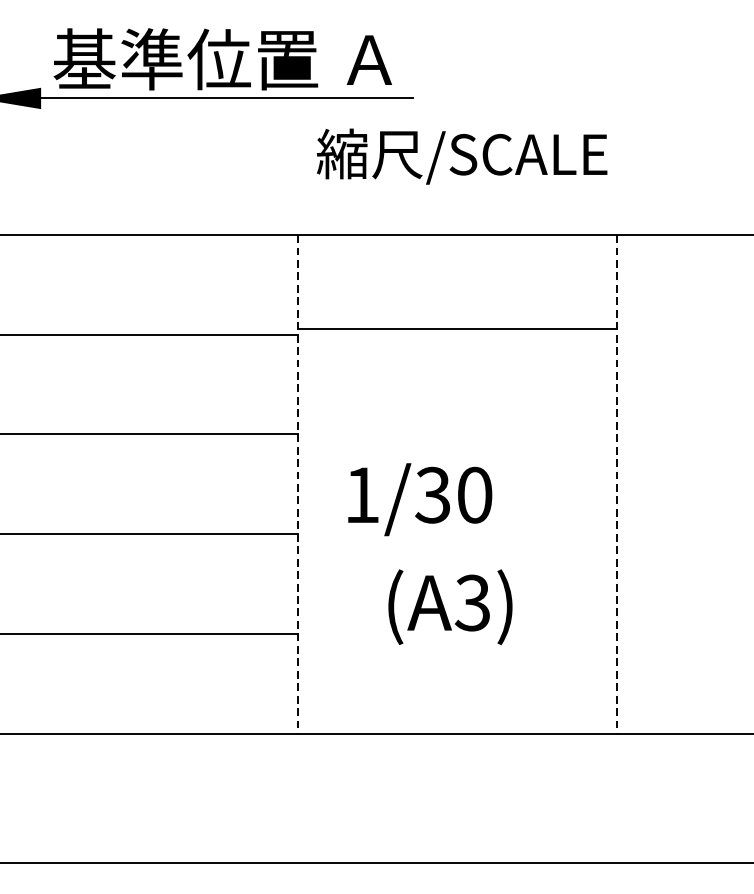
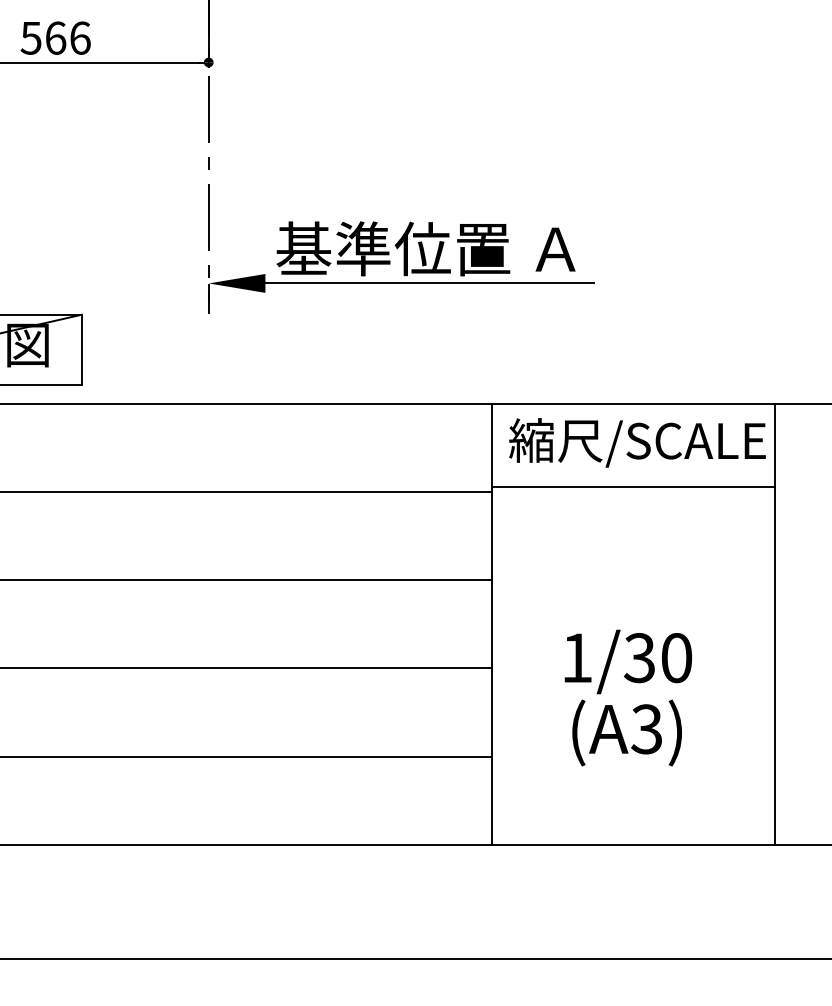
text: (462, 156) -> (637, 442), moved
line: (298, 484) -> (492, 624), dashed -> solid
line: (617, 484) -> (774, 624), dashed -> solid
text: (420, 499) -> (628, 661), moved

